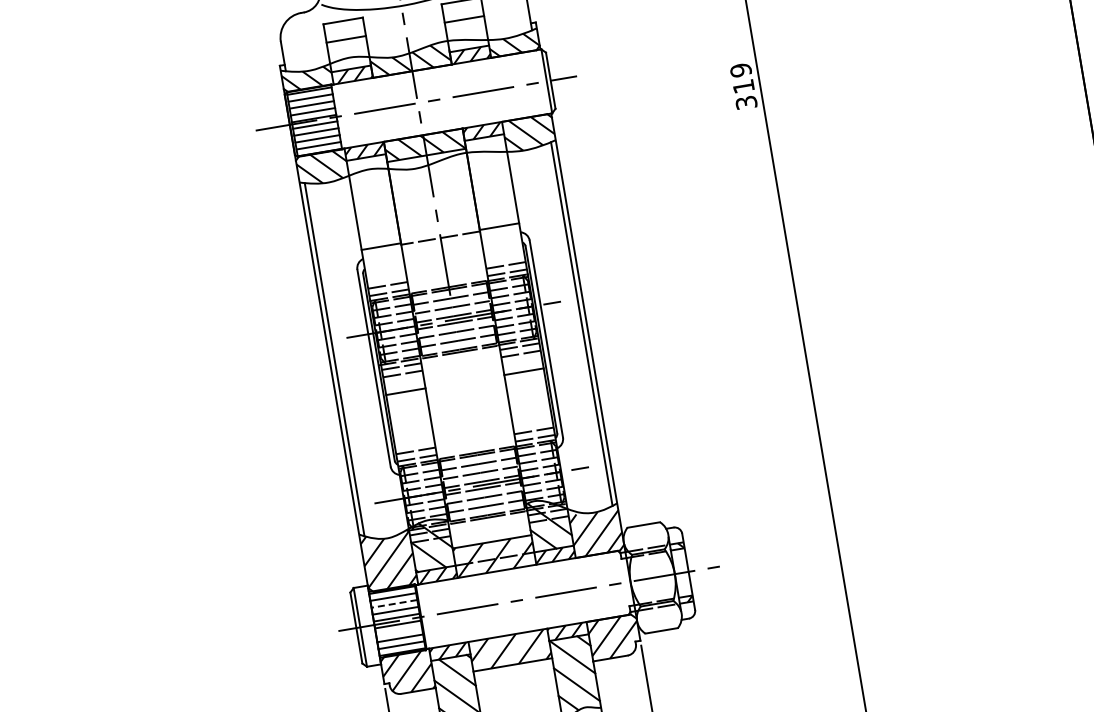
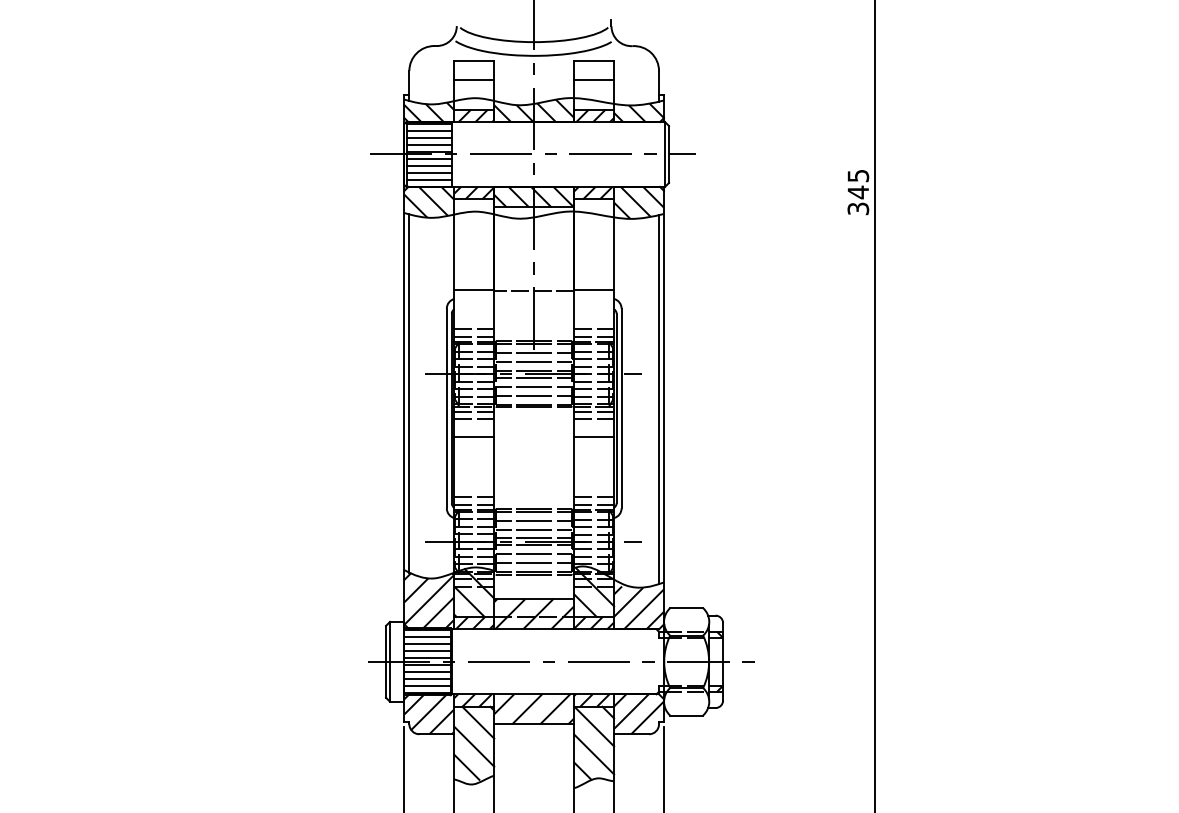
text: (741, 78) -> (857, 184), 319 -> 345
line: (394, 604) -> (427, 644), dashed -> solid
line: (399, 631) -> (427, 672), added

